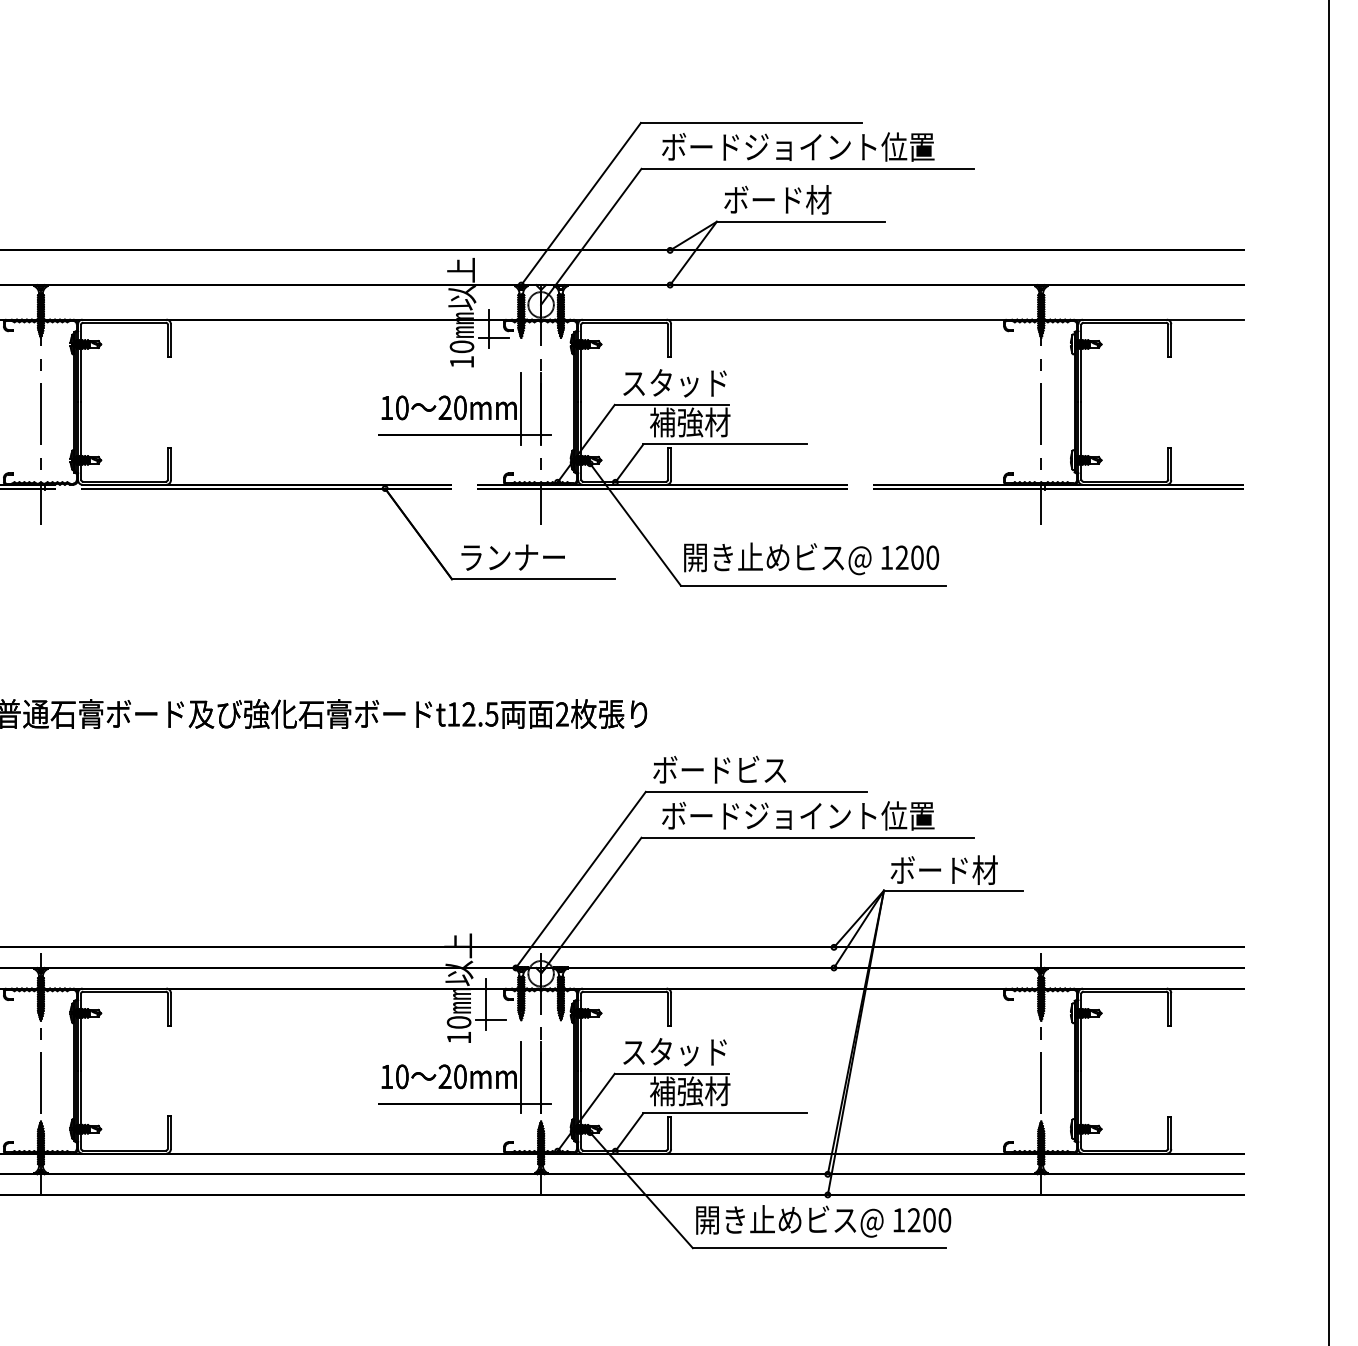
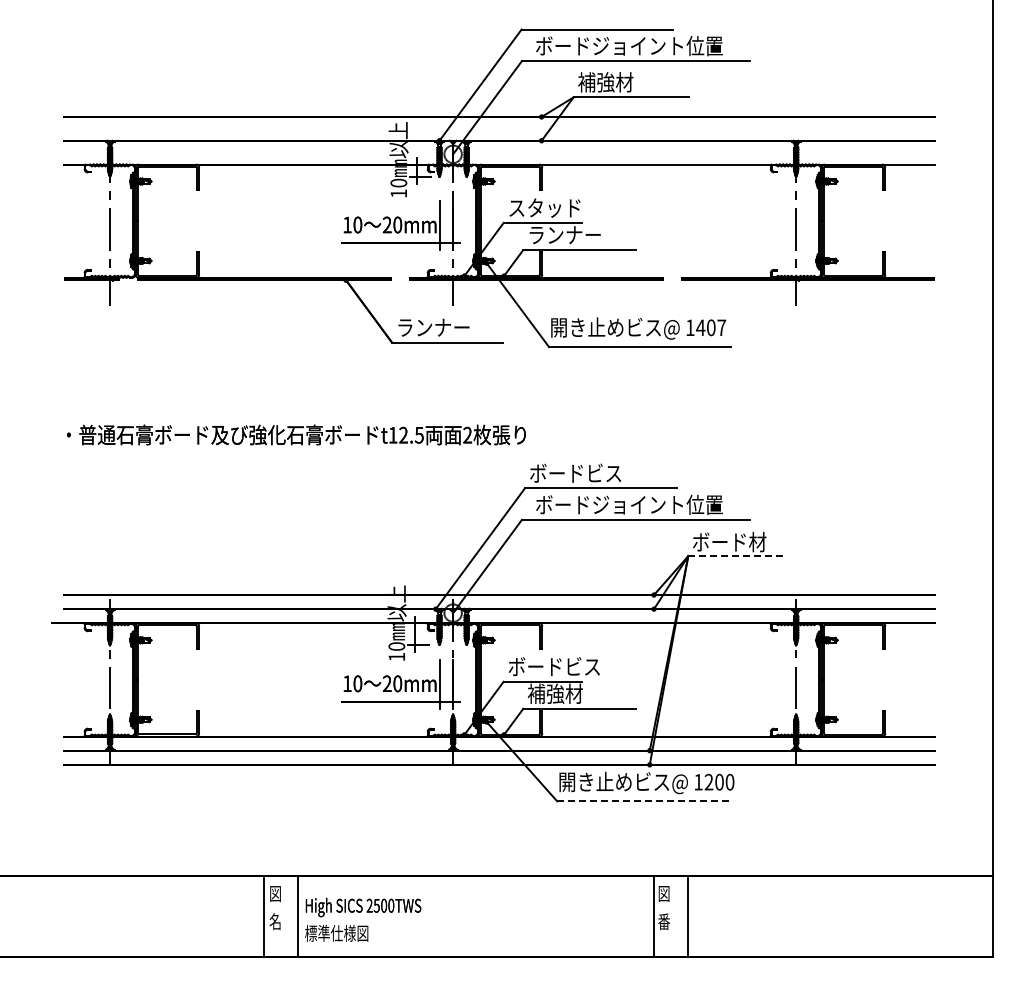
text: (777, 200) -> (615, 82), ボード材 -> 補強材
text: (702, 421) -> (563, 234), 補強材 -> ランナー
text: (917, 557) -> (711, 327), 1200 -> 1407
line: (954, 891) -> (736, 556), solid -> dashed
text: (687, 1051) -> (553, 666), スタッド -> ボードビス
line: (820, 1248) -> (644, 801), solid -> dashed

